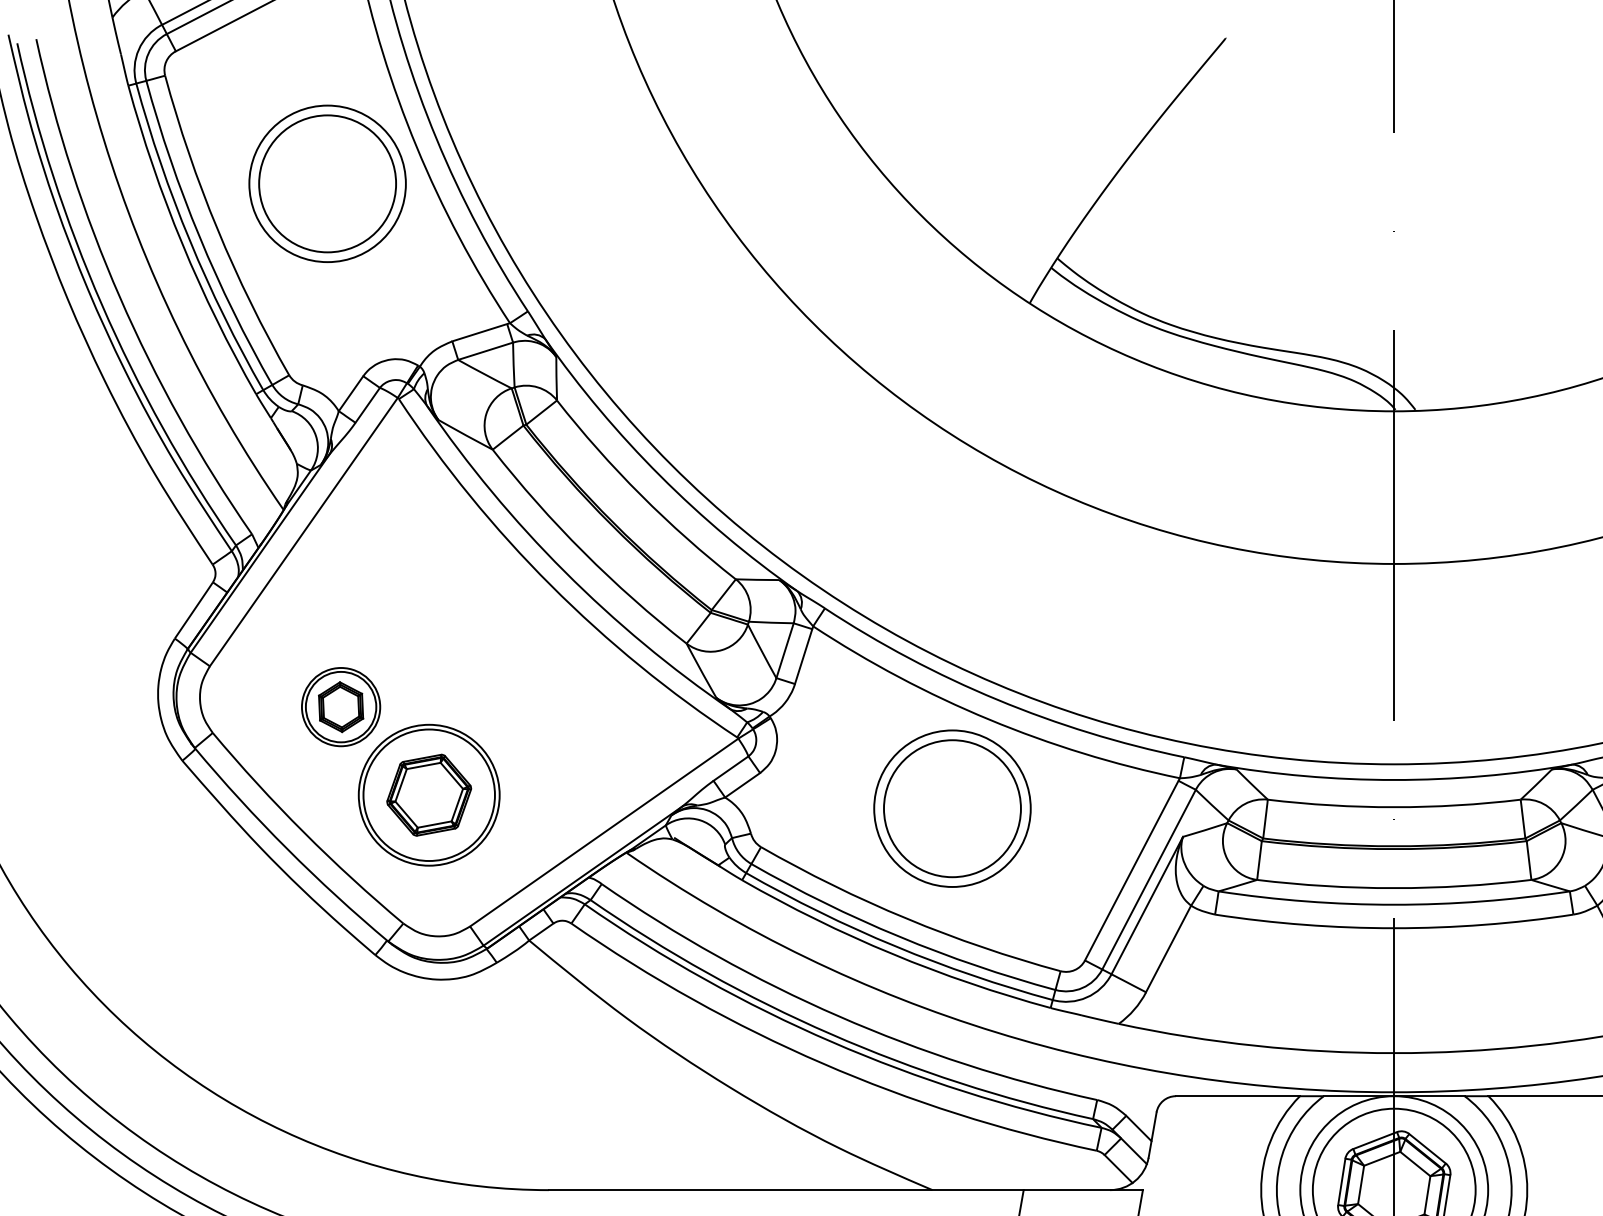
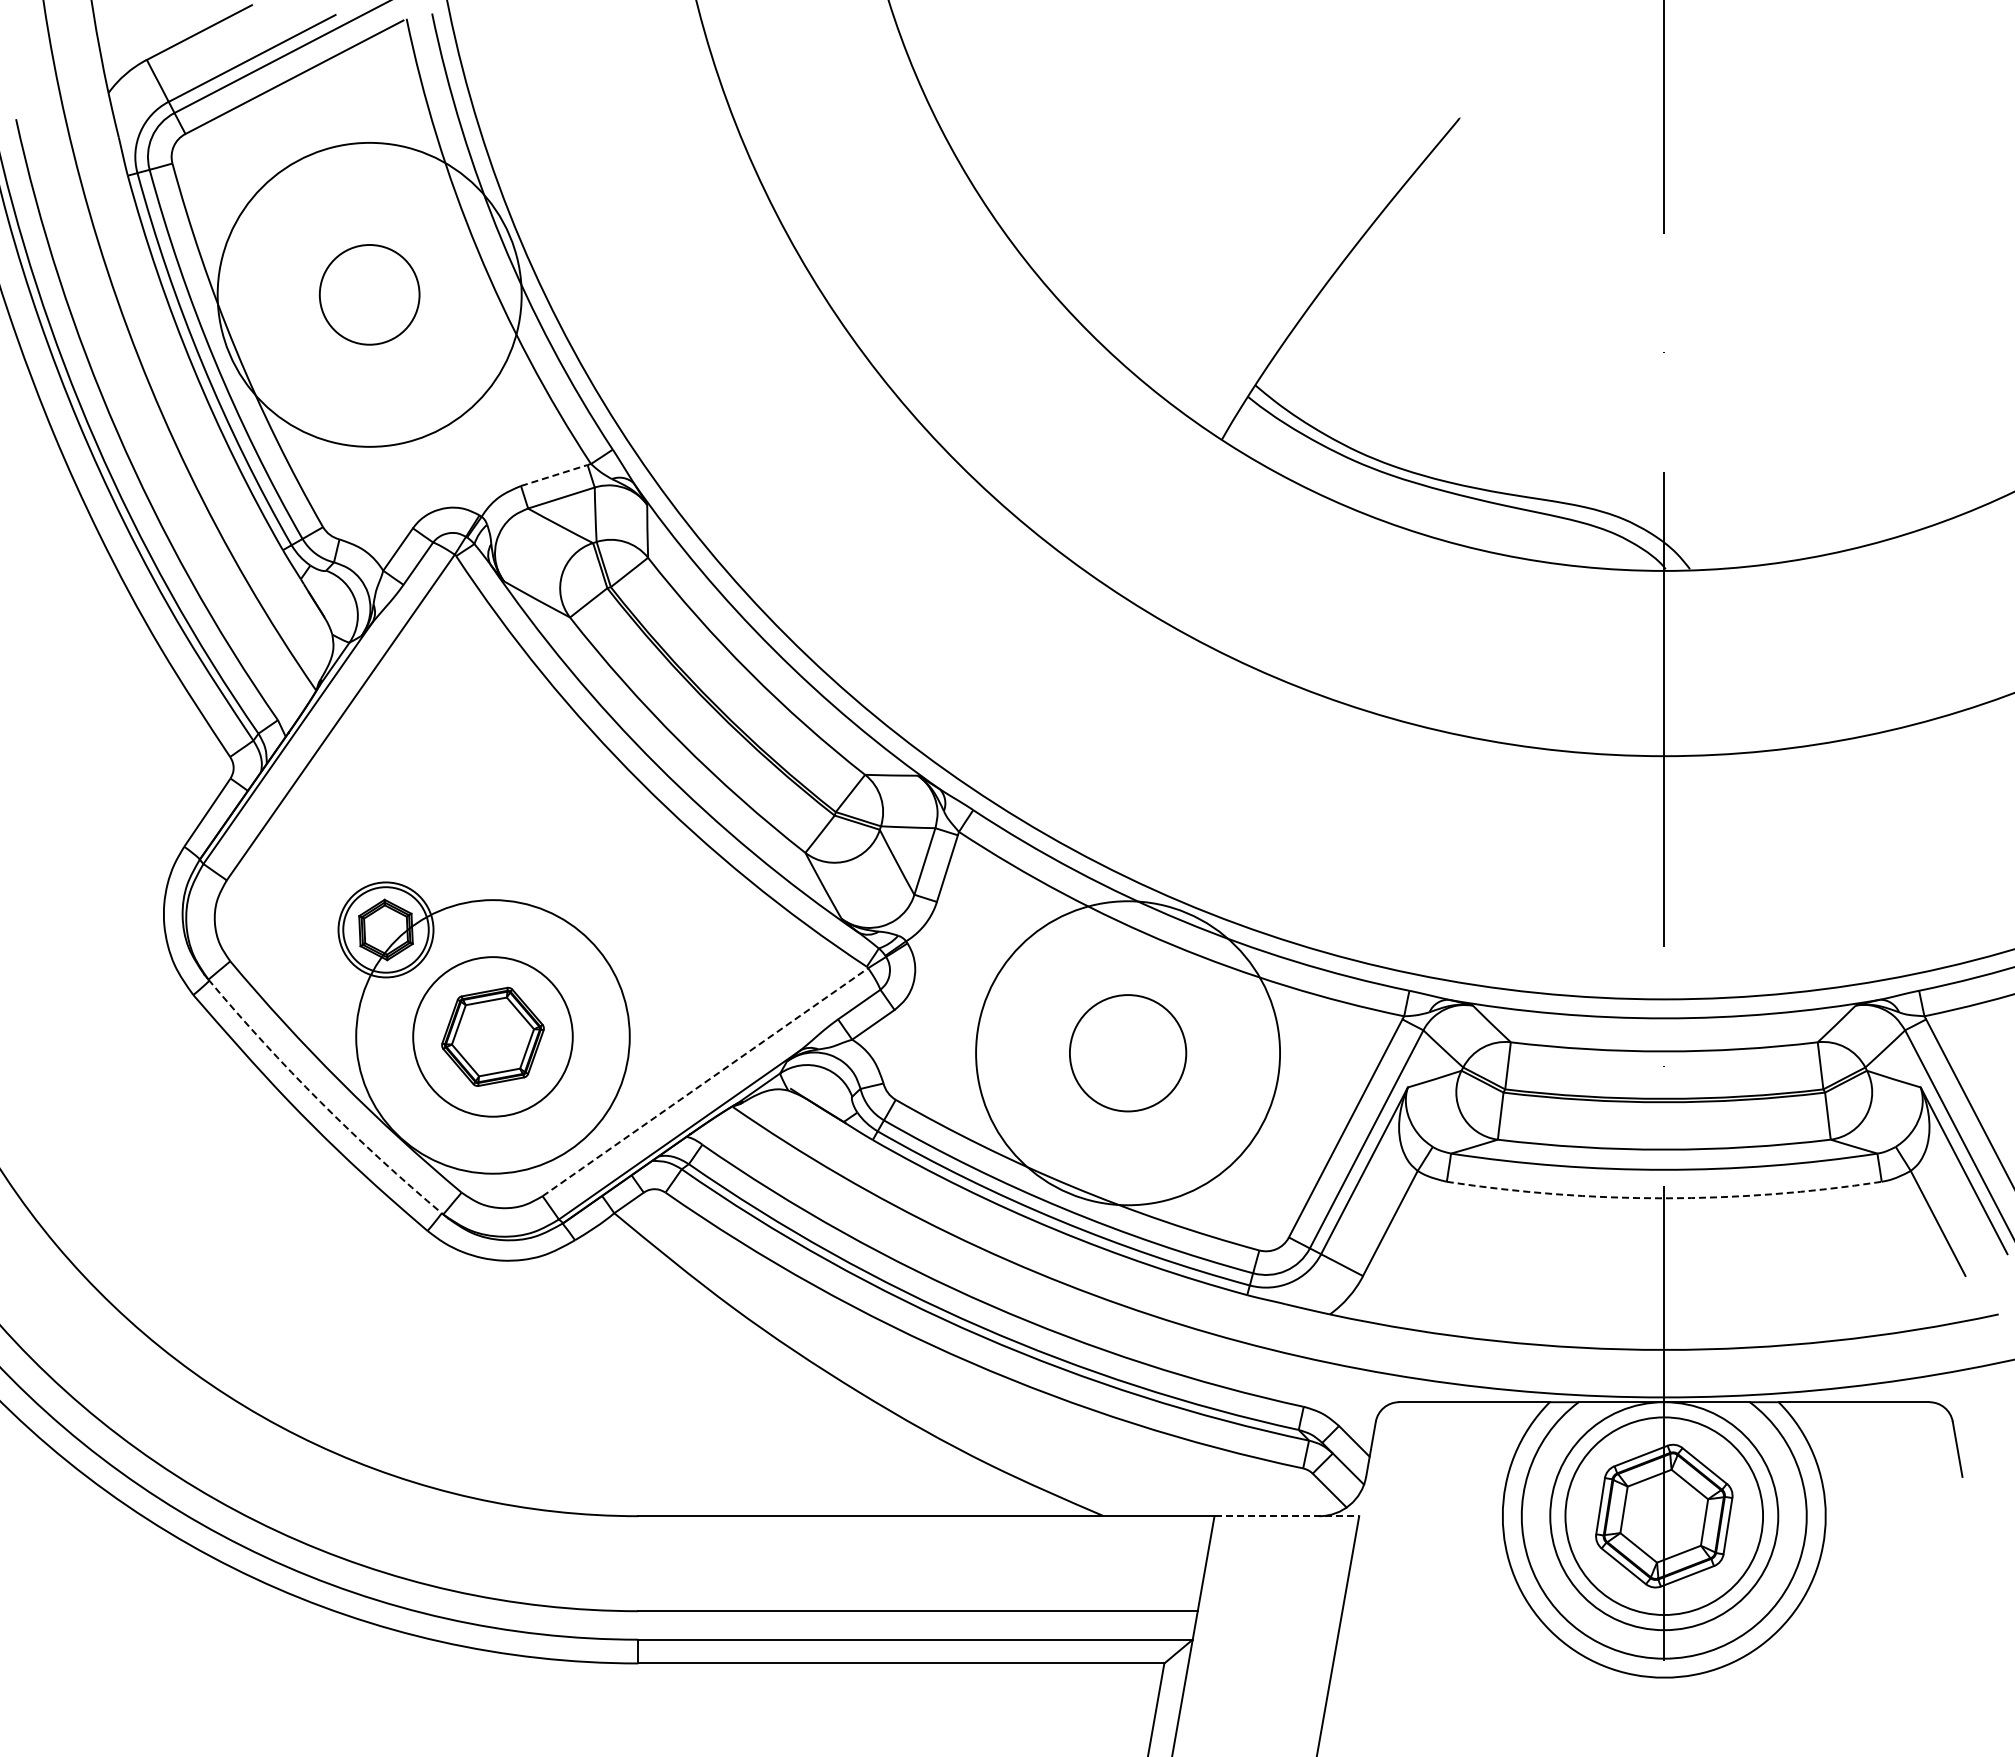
circle: (327, 183) -> (369, 294), size x0.6
circle: (327, 183) -> (369, 294), size x1.6
line: (479, 332) -> (554, 475), solid -> dashed
circle: (428, 794) -> (492, 1036), size x1.6
circle: (952, 808) -> (1127, 1053), size x0.7
circle: (952, 808) -> (1128, 1053), size x1.6
line: (604, 832) -> (705, 1082), solid -> dashed
arc: (287, 849) -> (320, 1102), solid -> dashed
arc: (1394, 928) -> (1664, 1198), solid -> dashed
line: (1083, 1190) -> (1287, 1516), solid -> dashed

